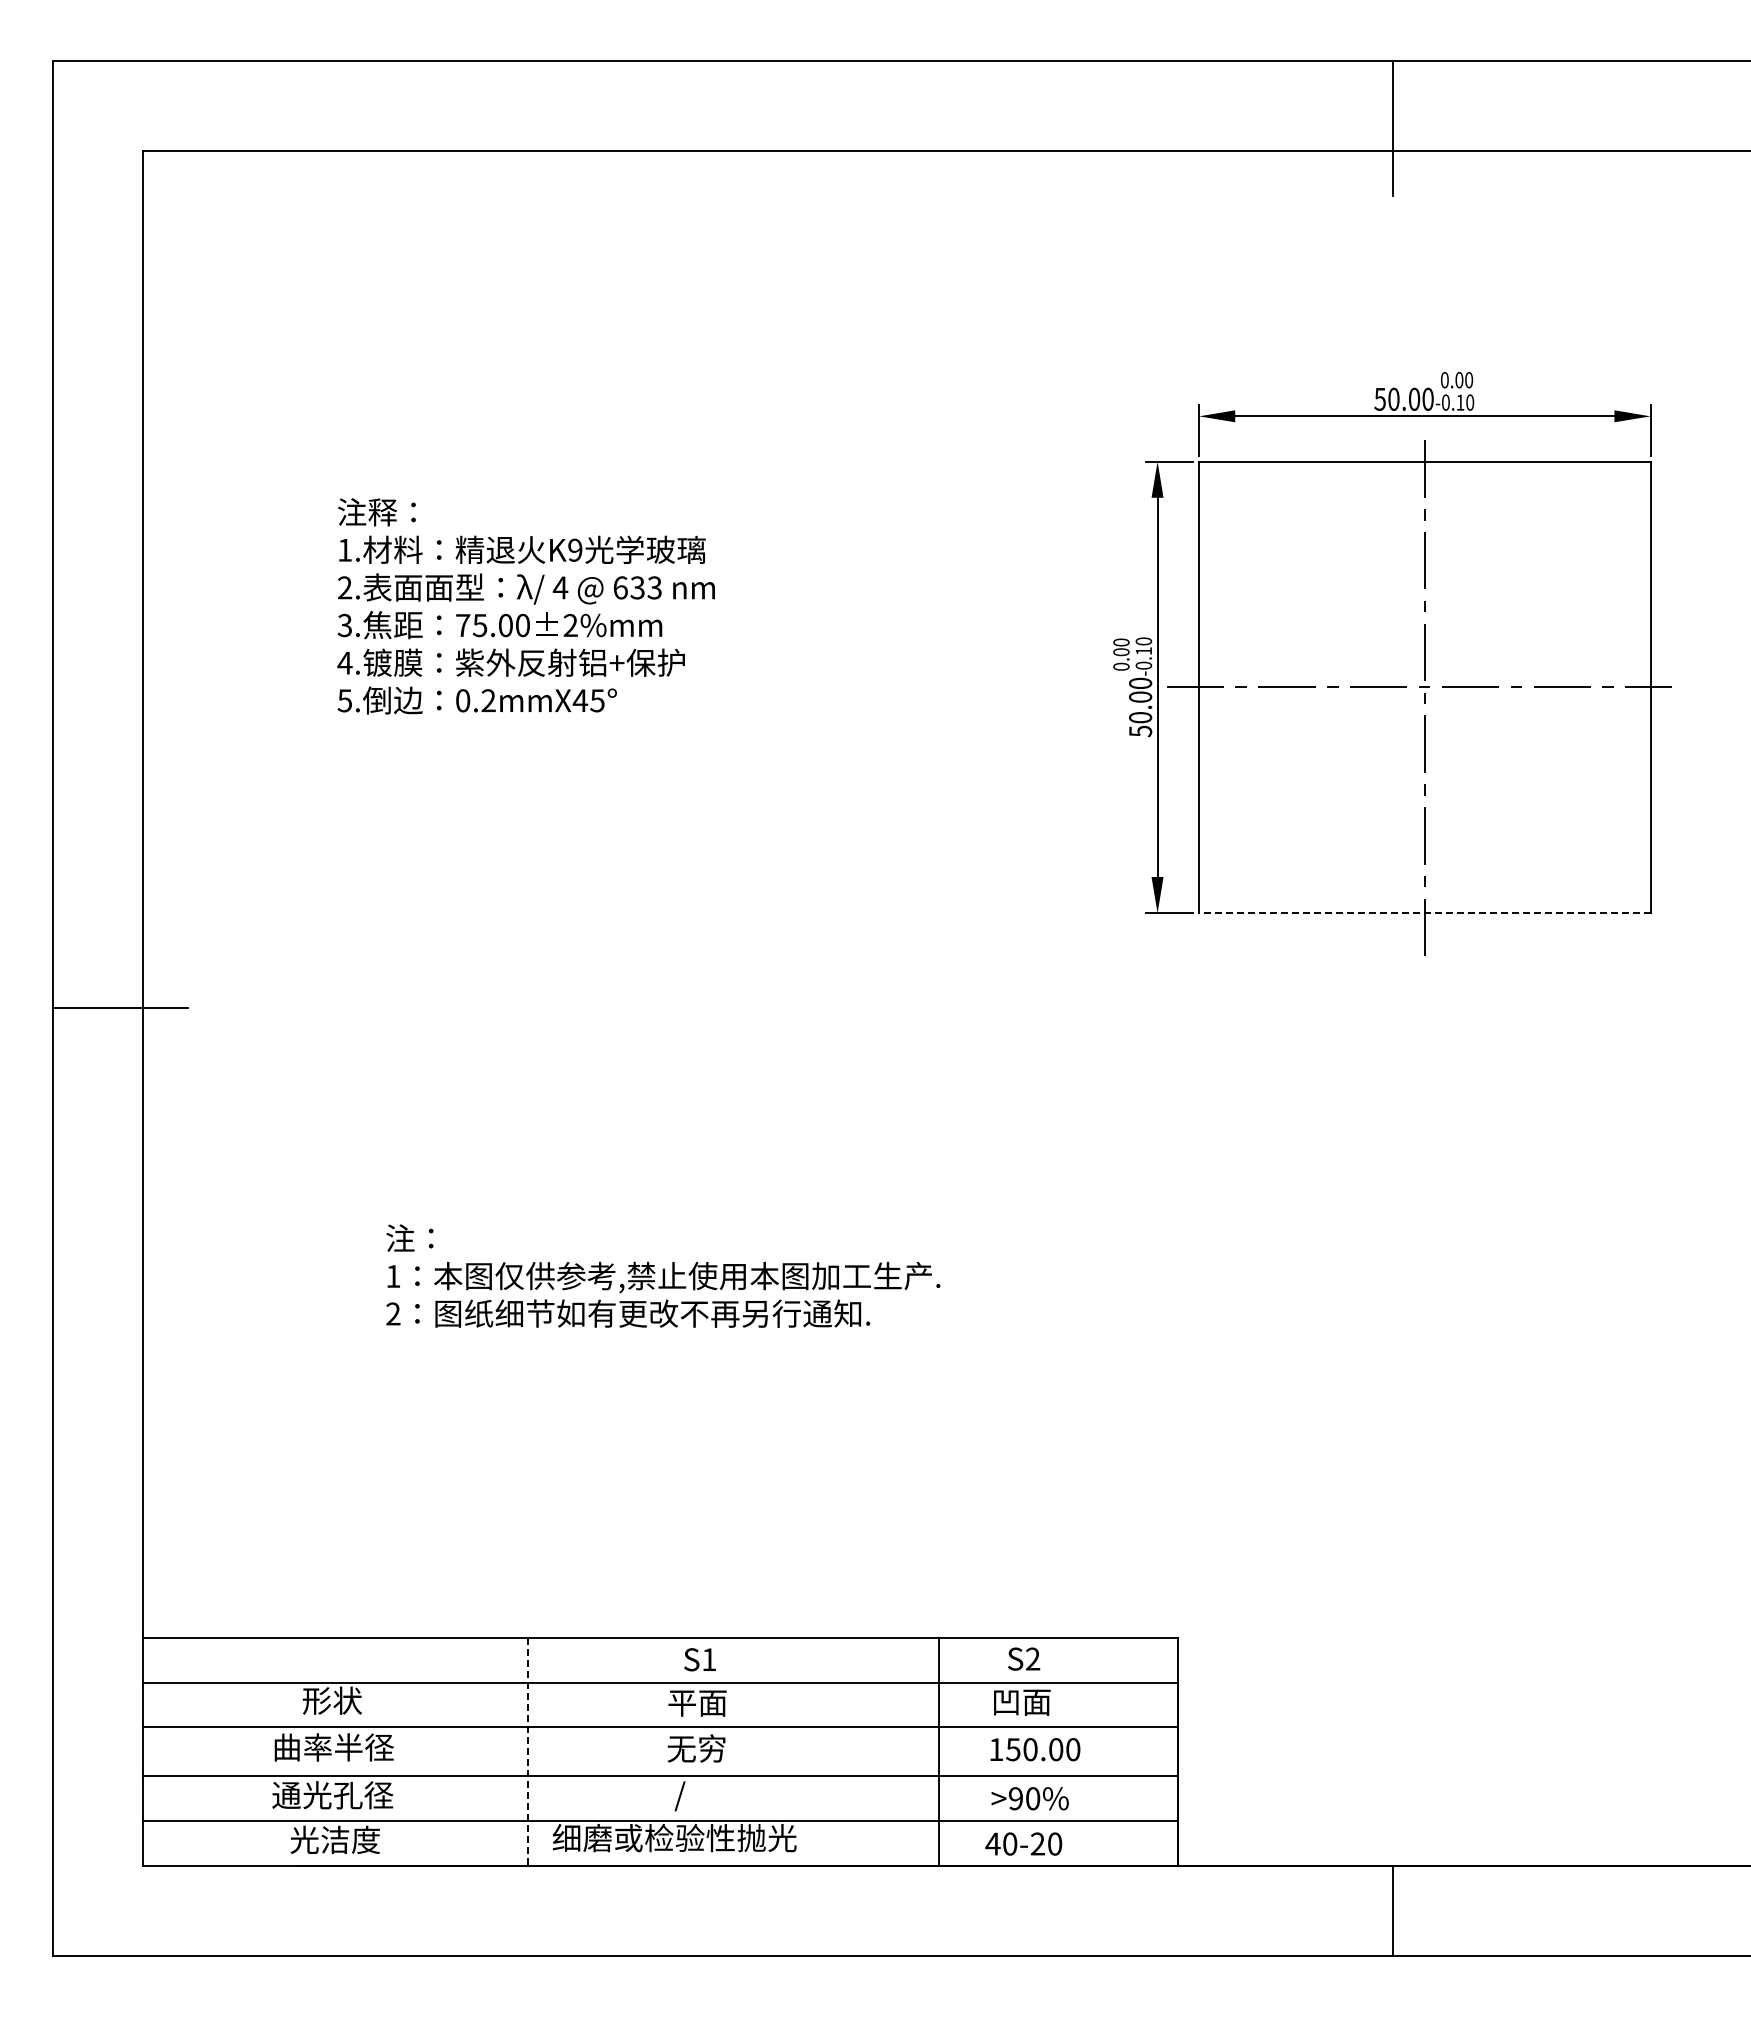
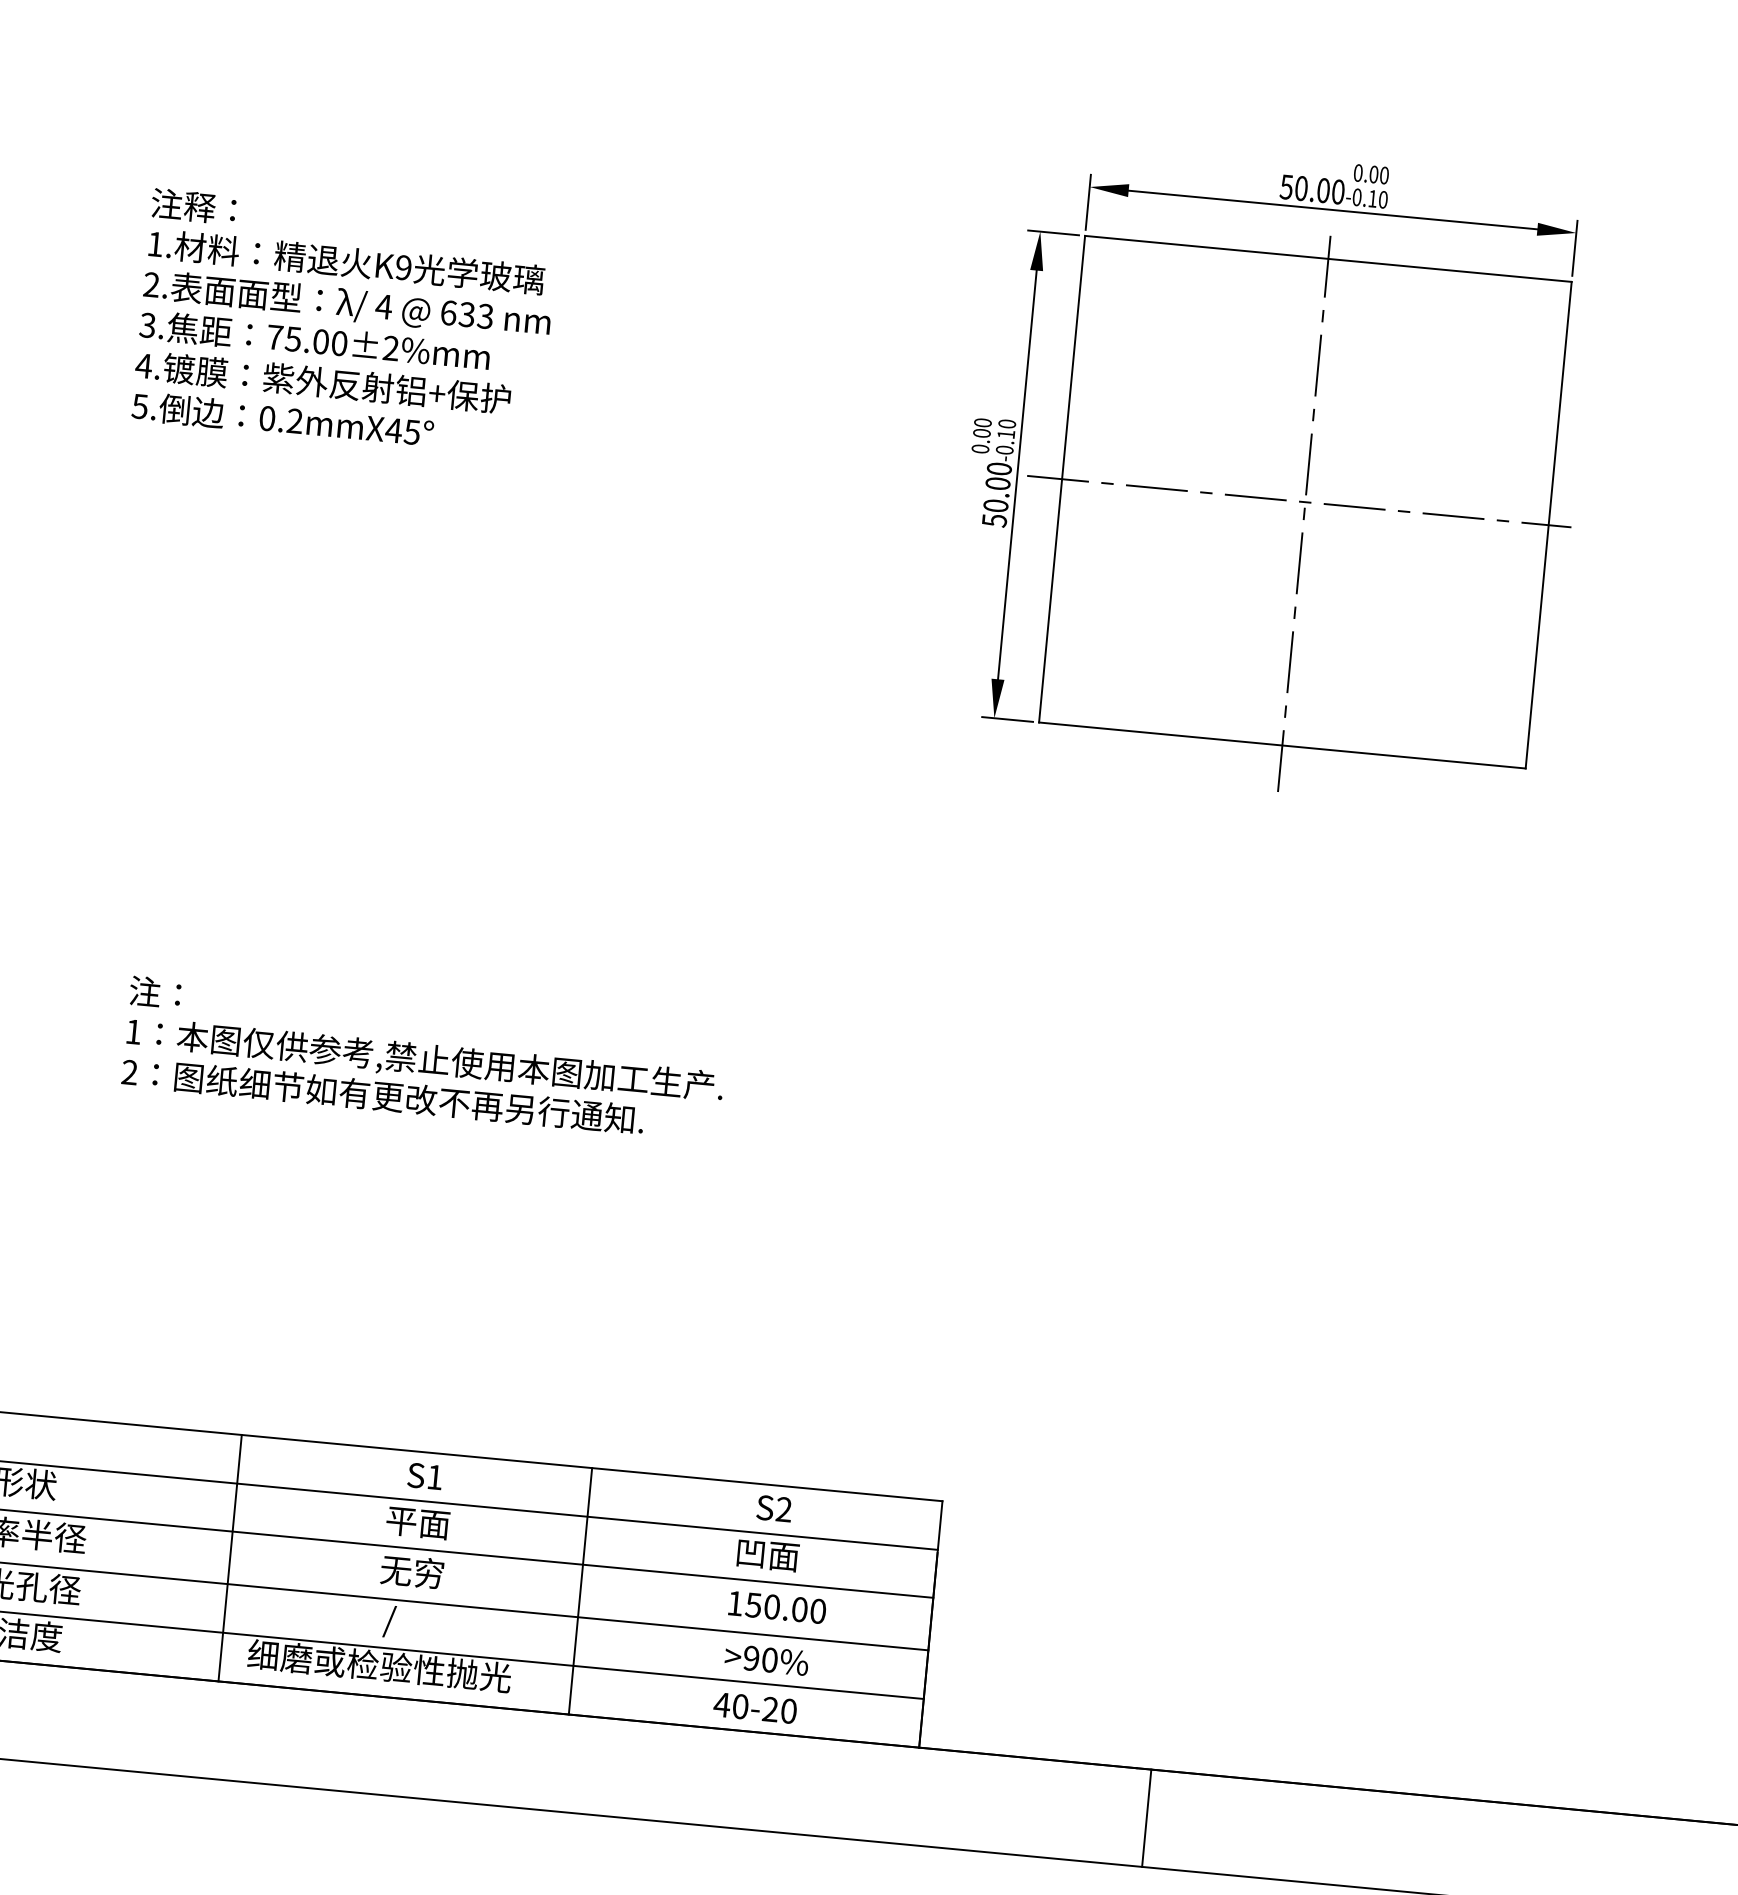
line: (1424, 913) -> (1282, 745), dashed -> solid
line: (938, 1751) -> (580, 1590), moved
line: (527, 1752) -> (229, 1558), dashed -> solid

